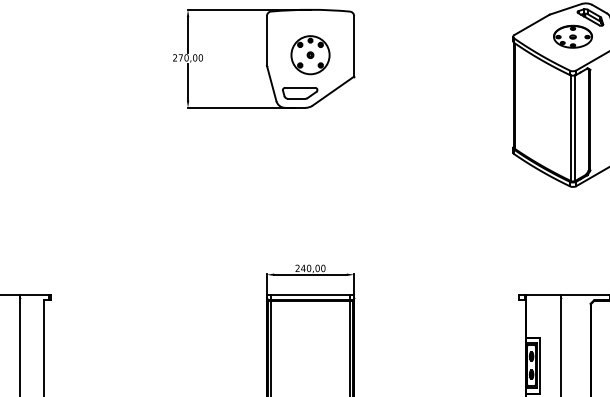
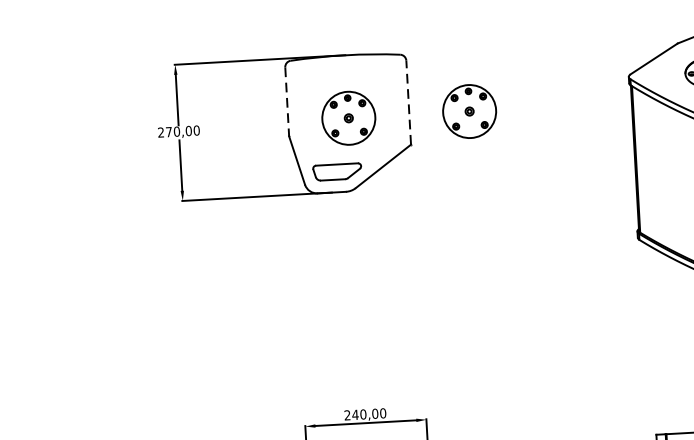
line: (266, 40) -> (286, 101), solid -> dashed
line: (354, 45) -> (409, 101), solid -> dashed
part: (397, 55) -> (469, 111), added

